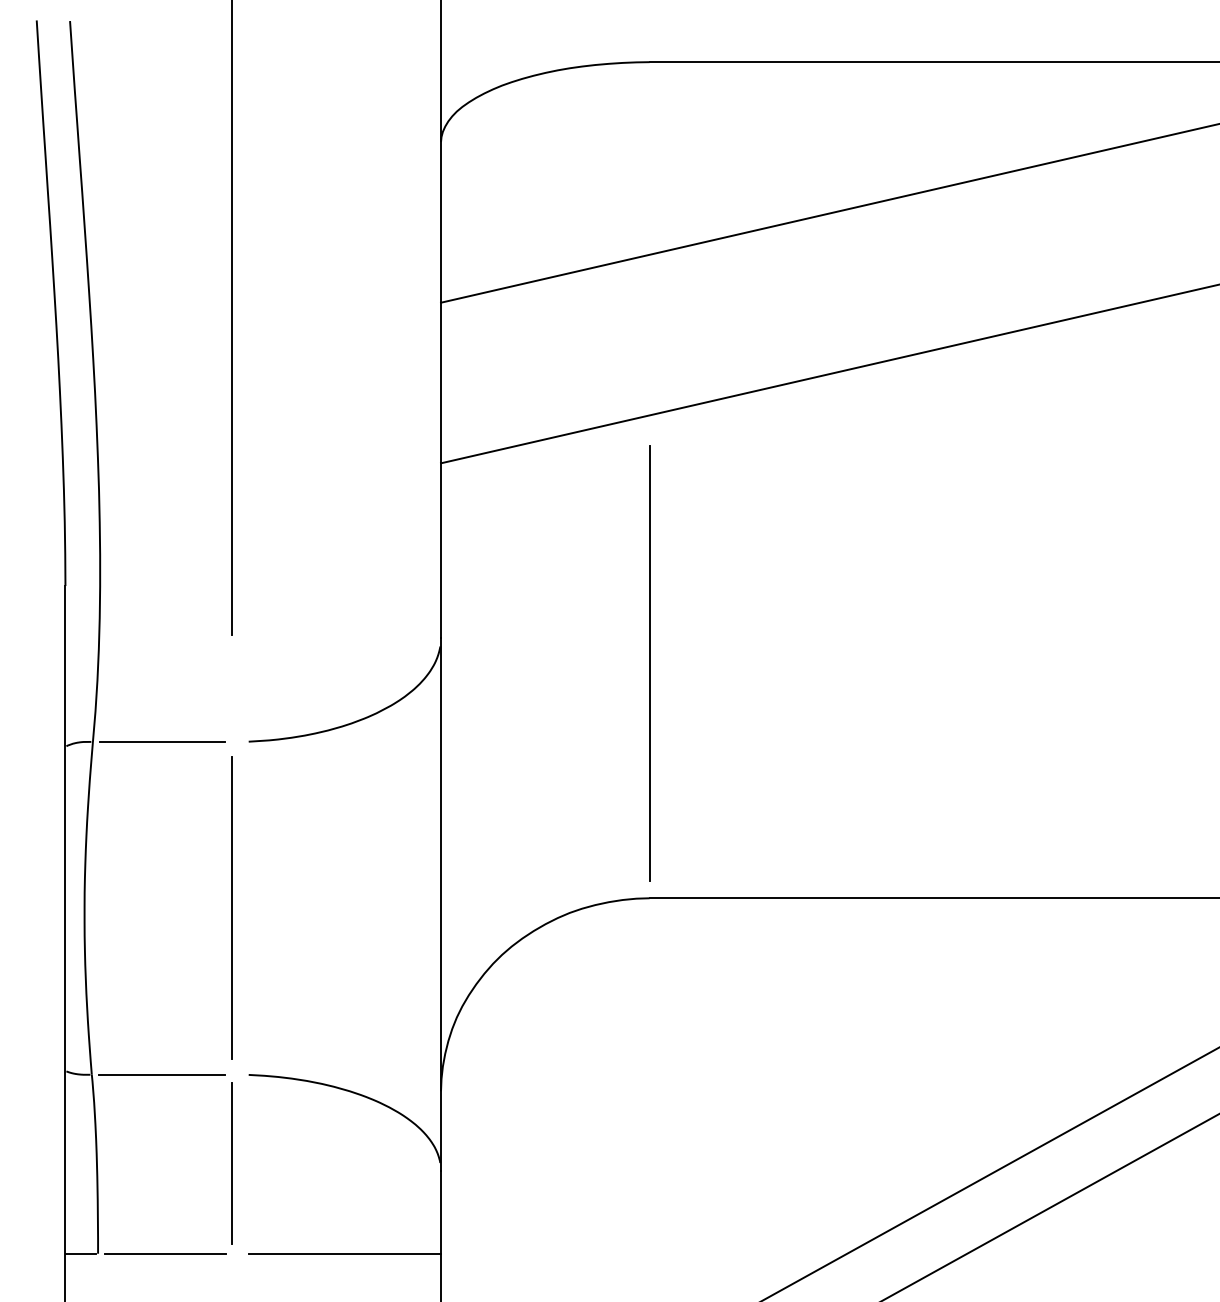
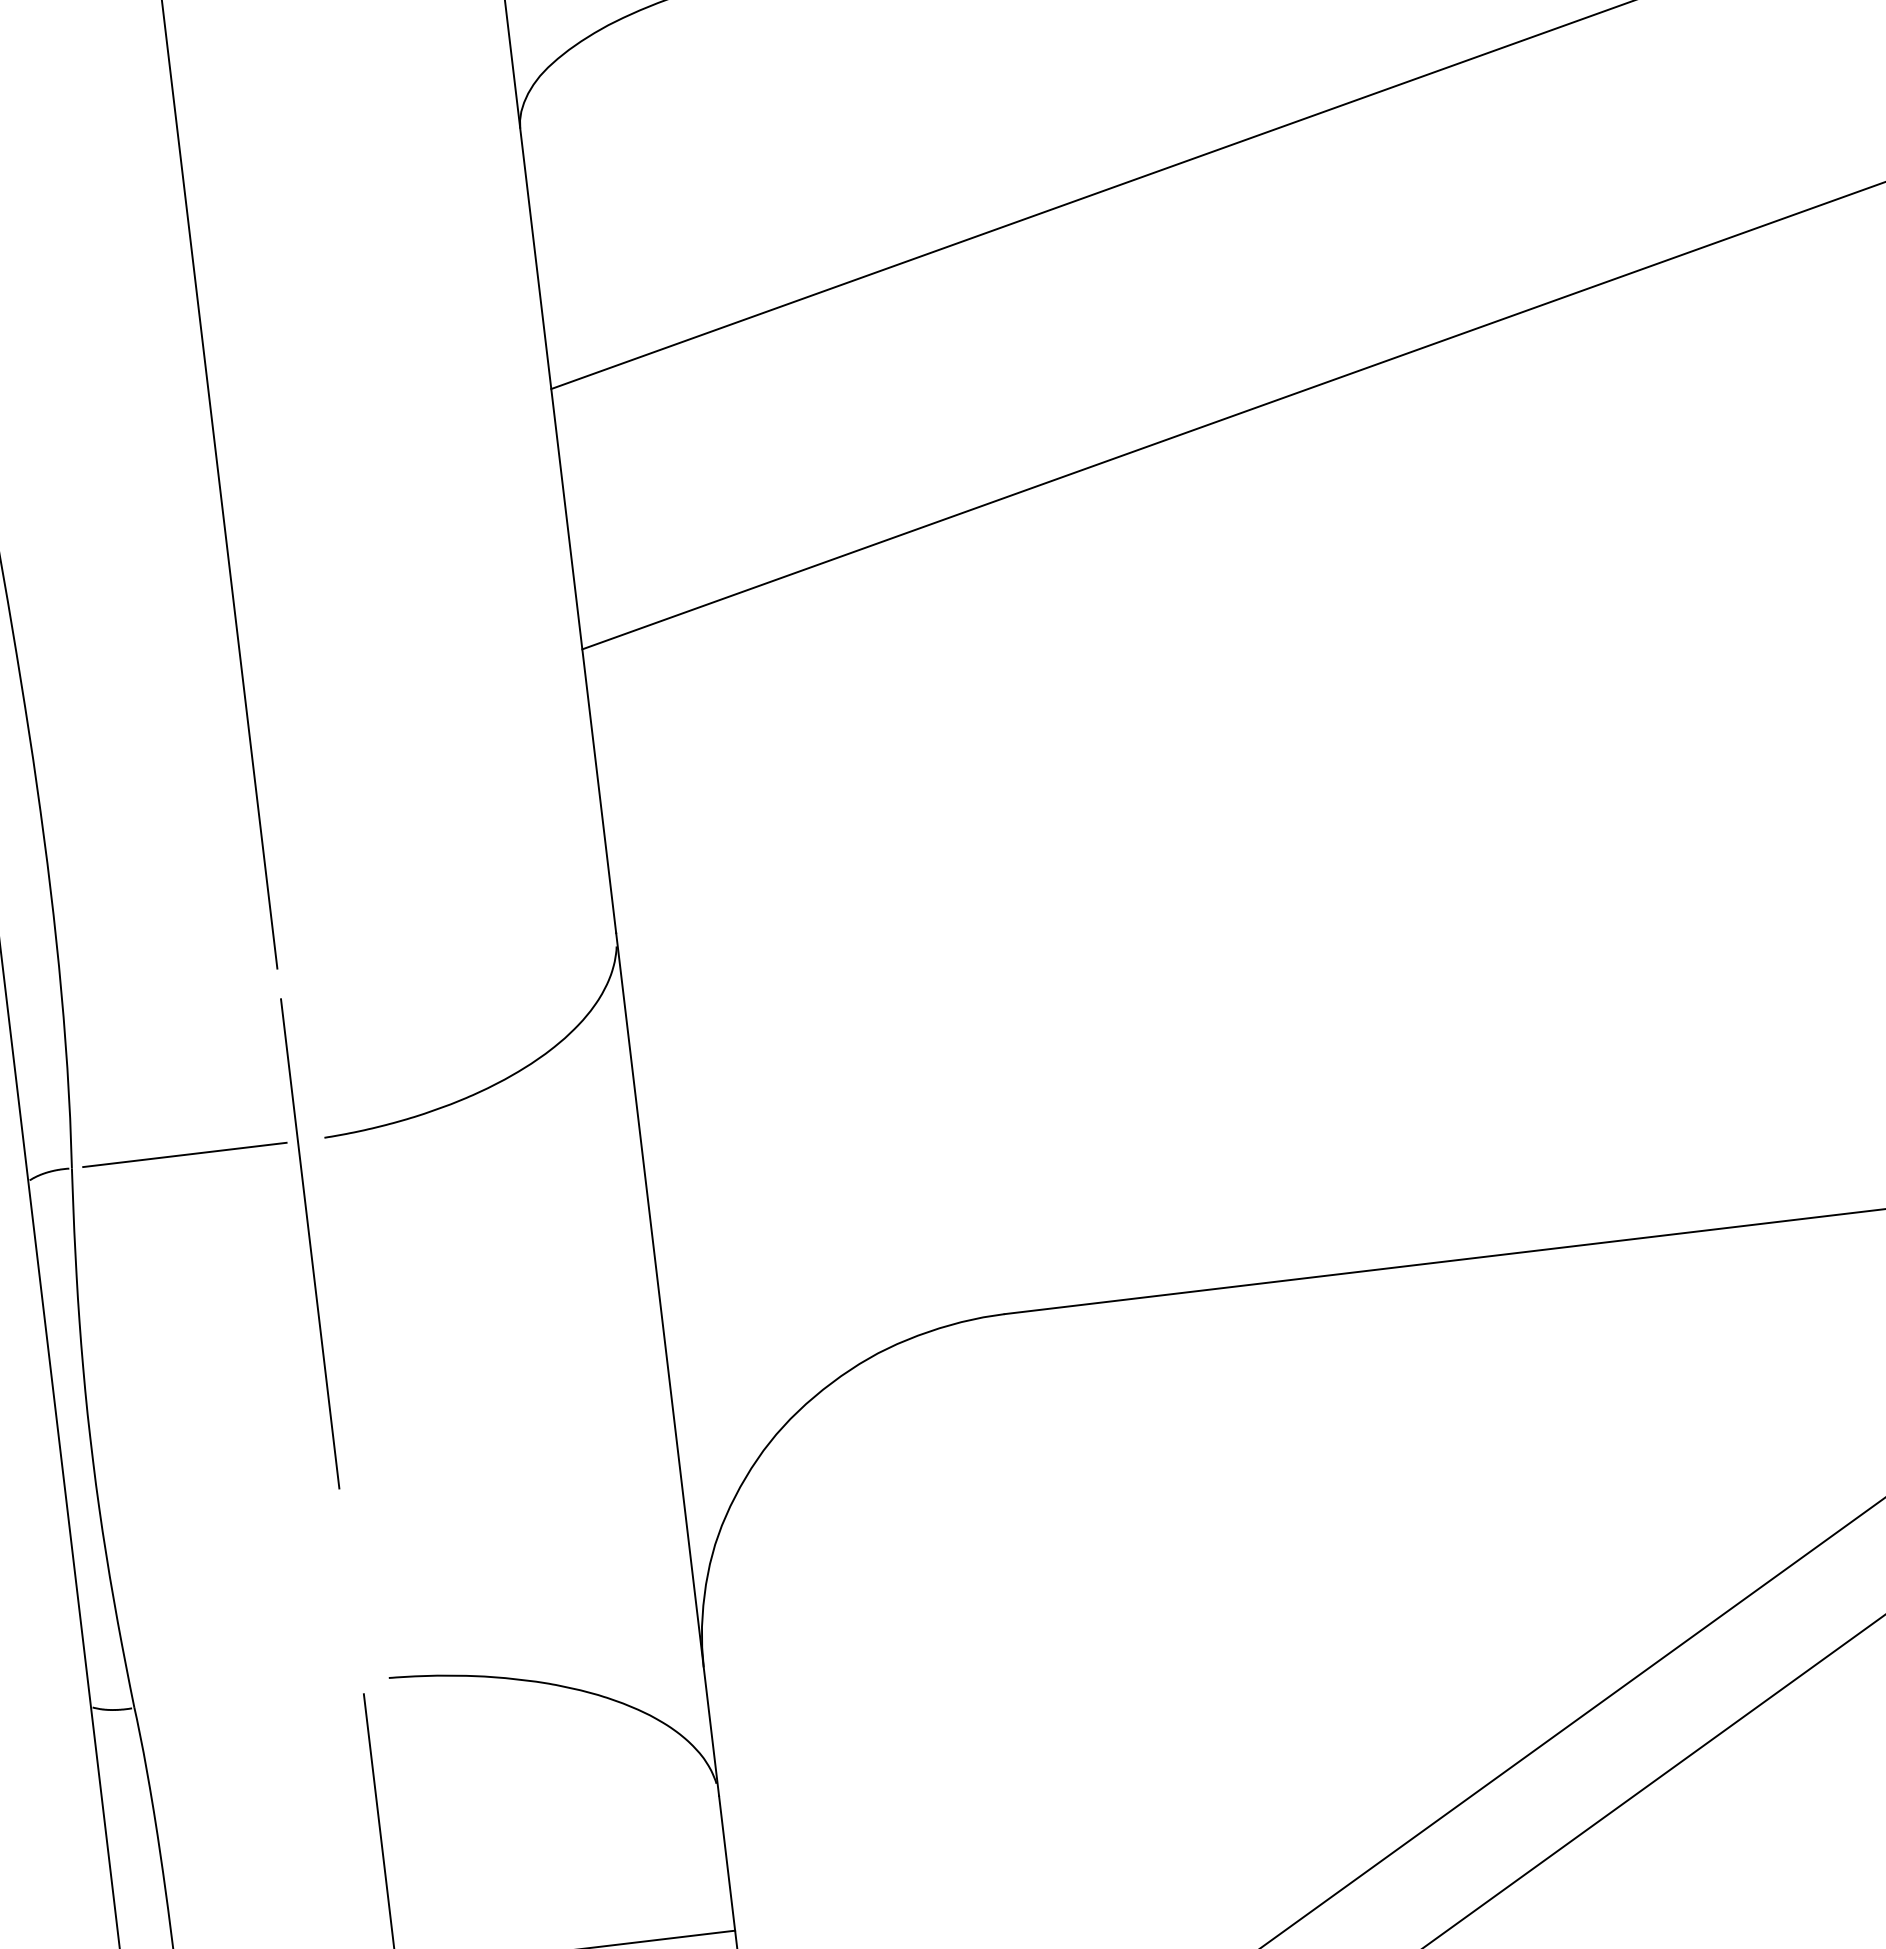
line: (649, 663) -> (959, 933), removed
line: (231, 907) -> (308, 1242), moved
line: (161, 1074) -> (247, 1694), removed

